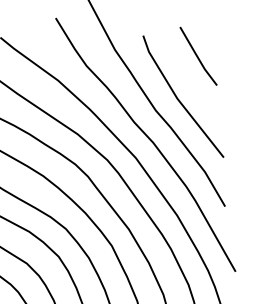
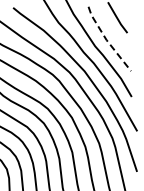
line: (177, 99) -> (106, 40), solid -> dashed

